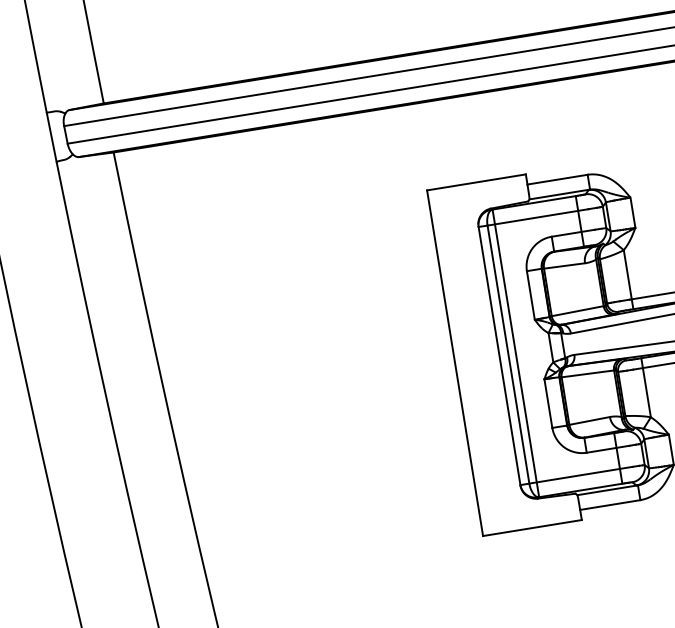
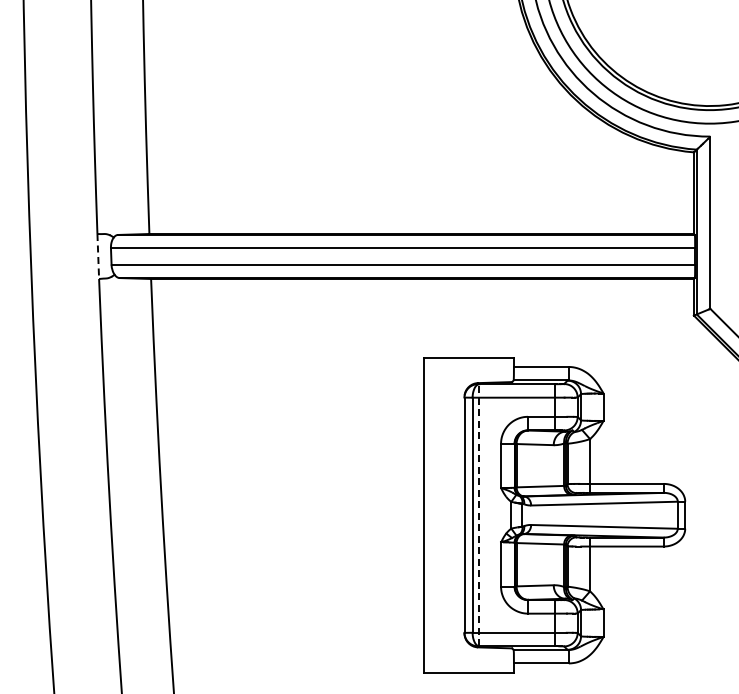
line: (51, 137) -> (98, 256), solid -> dashed
line: (515, 352) -> (479, 514), solid -> dashed

